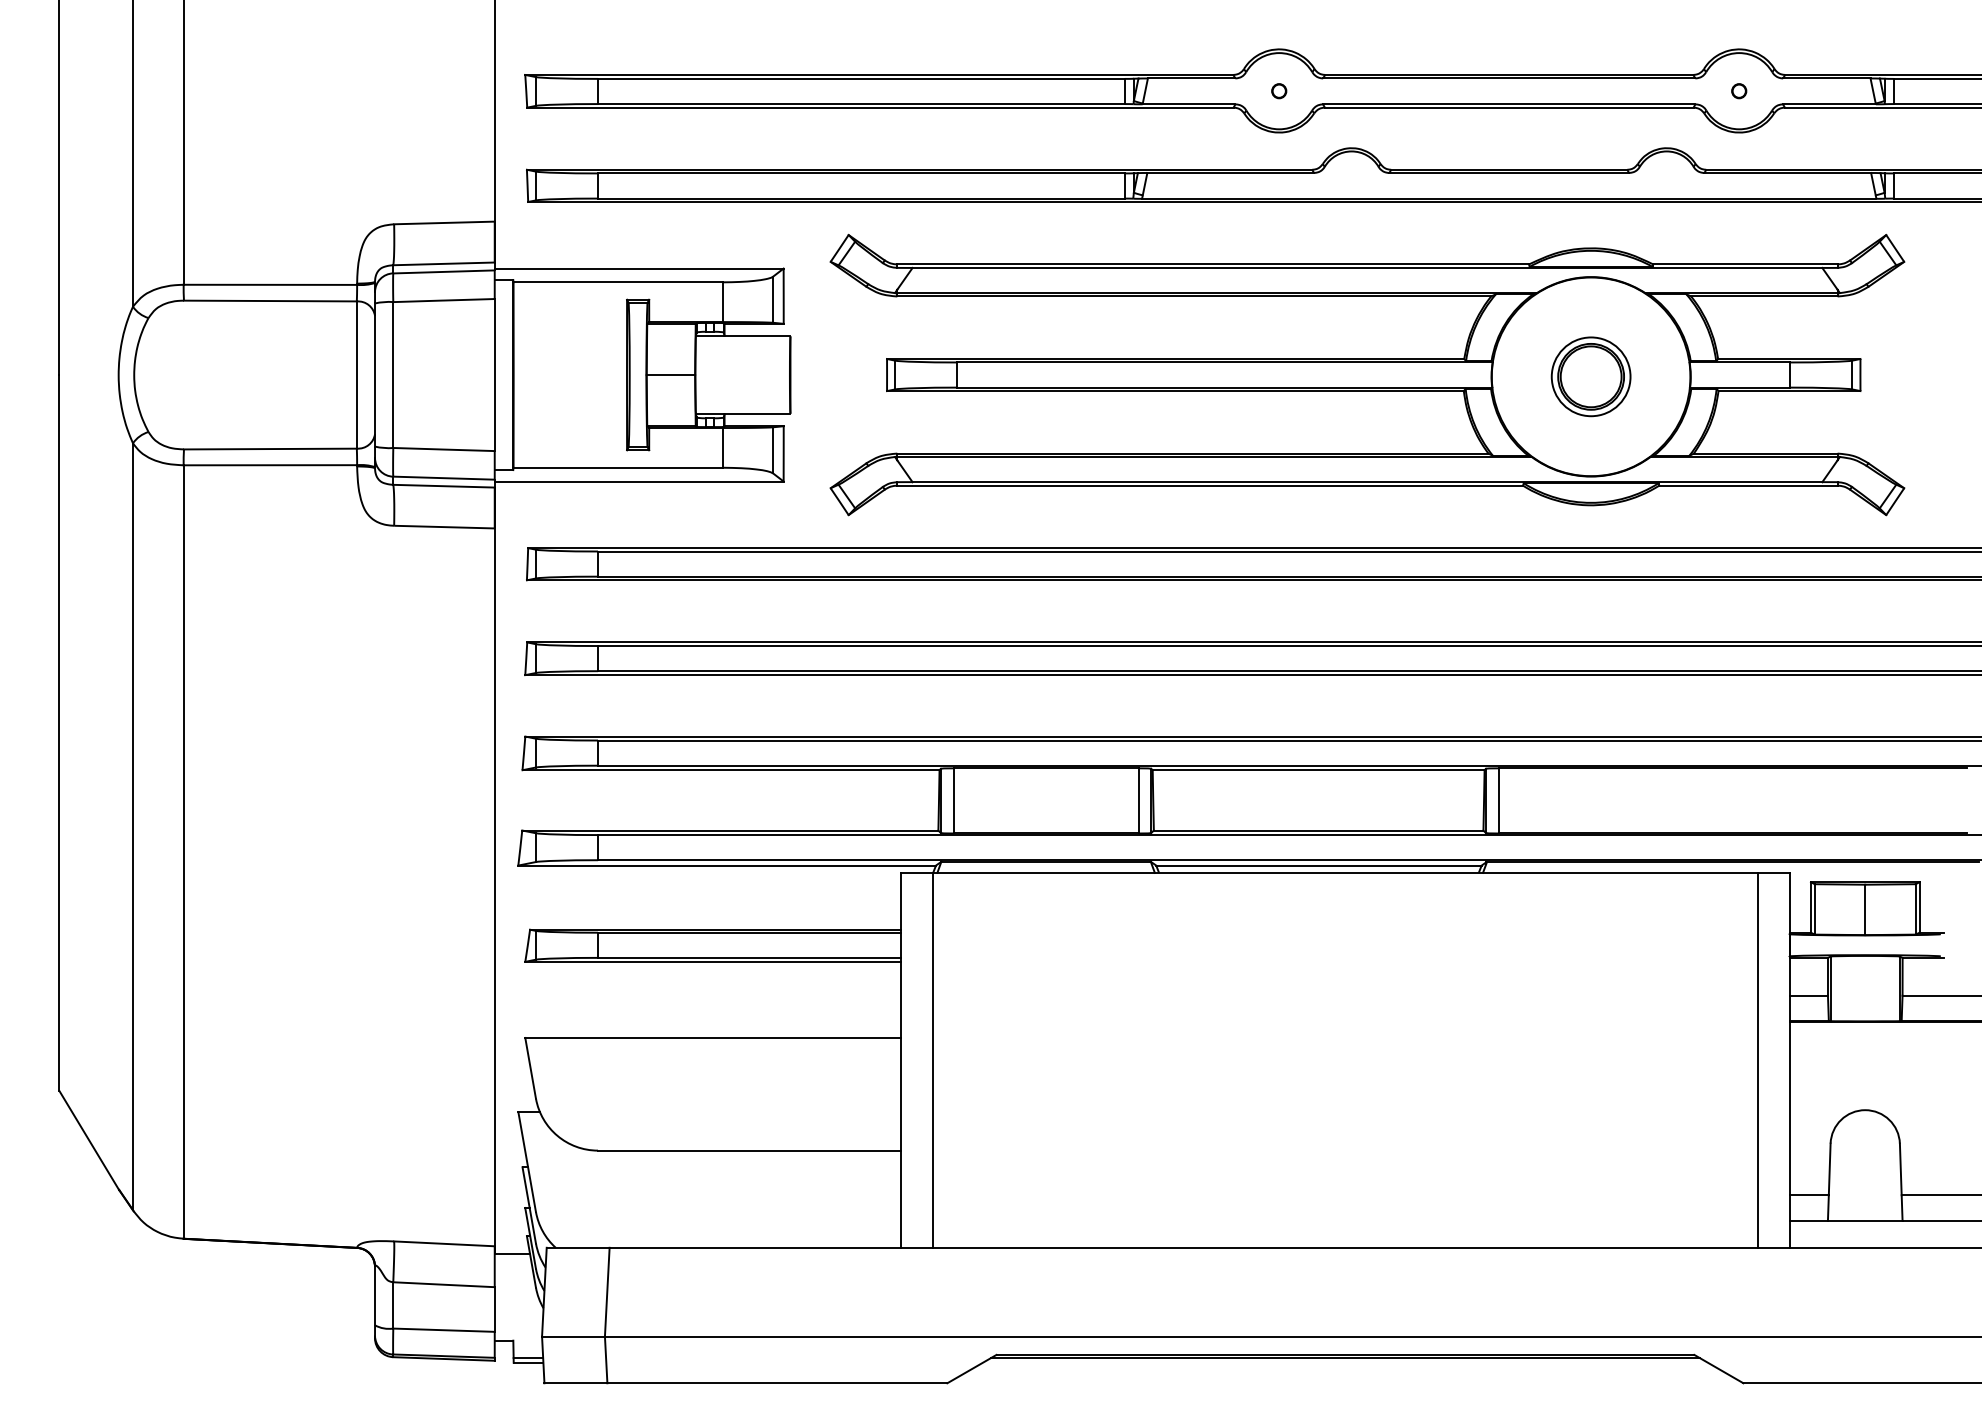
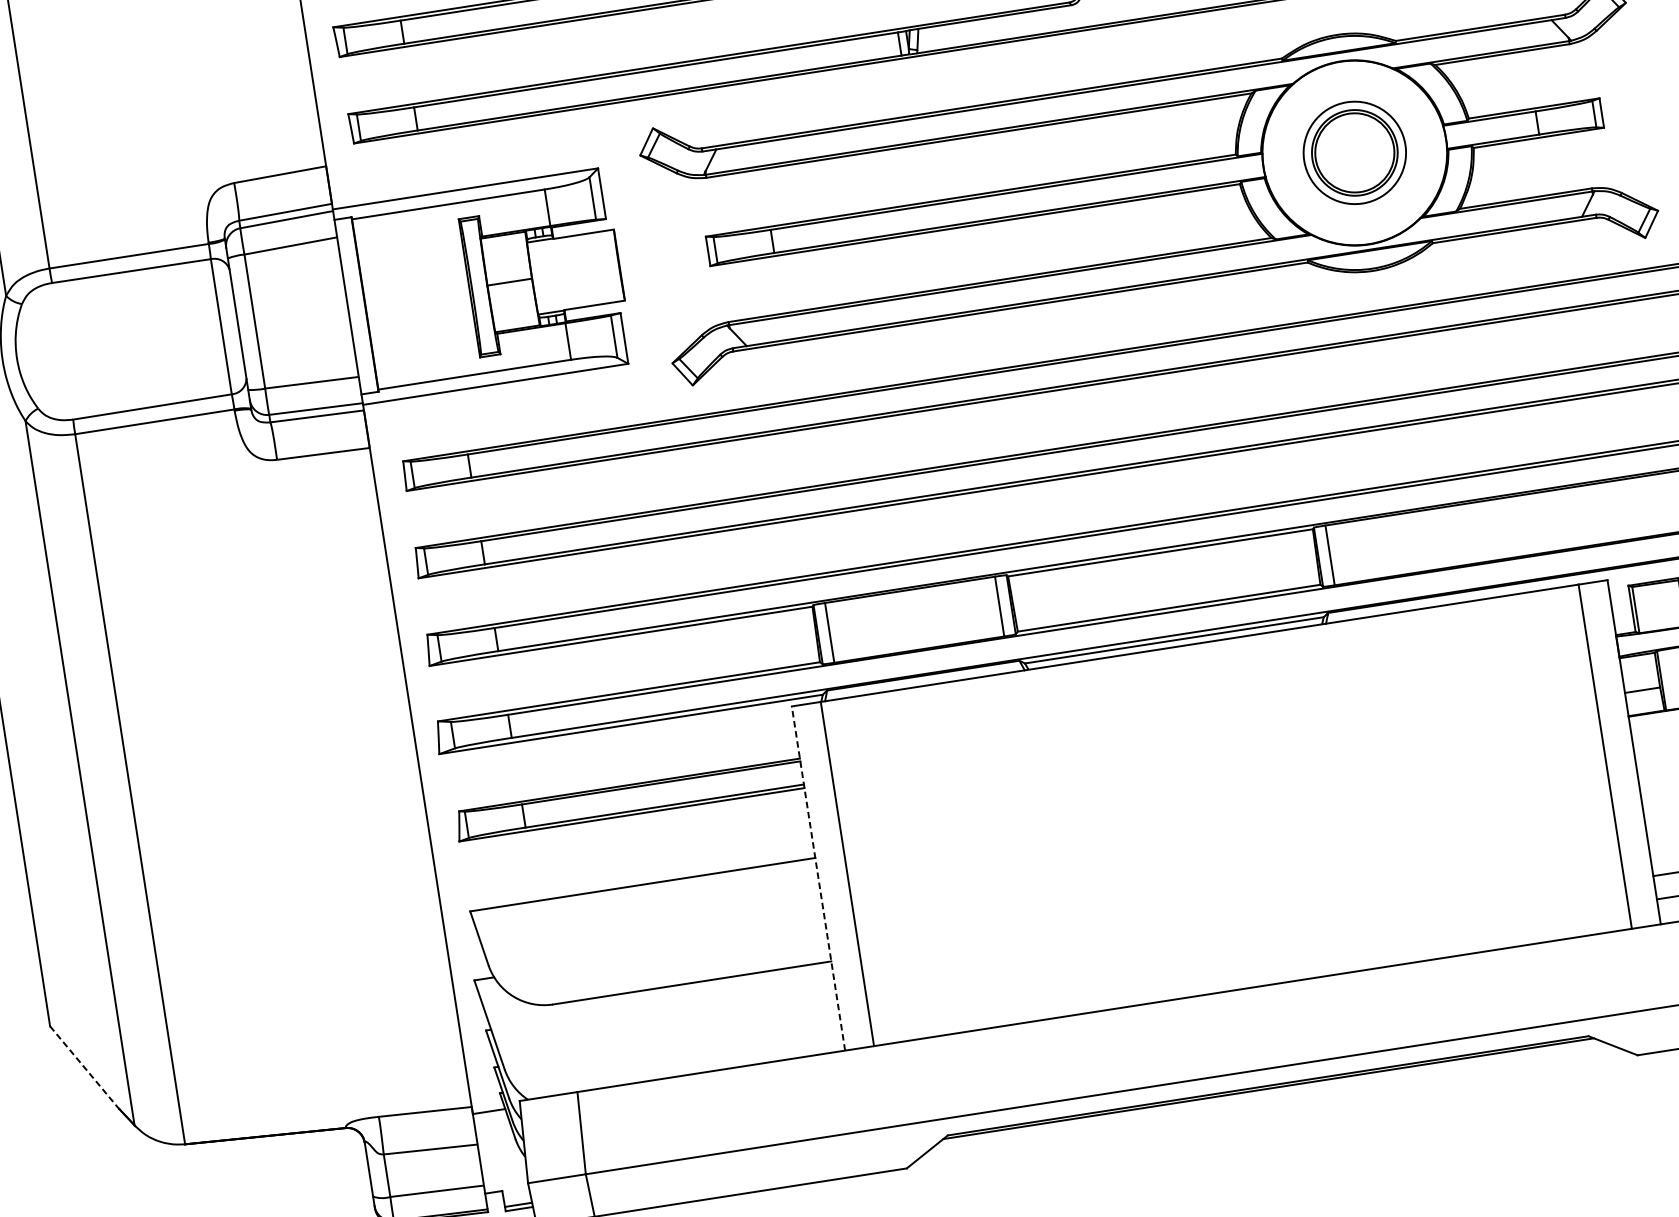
part: (1590, 376) -> (1354, 152), size x1.4
line: (901, 1059) -> (818, 877), solid -> dashed
line: (89, 1140) -> (84, 1067), solid -> dashed

